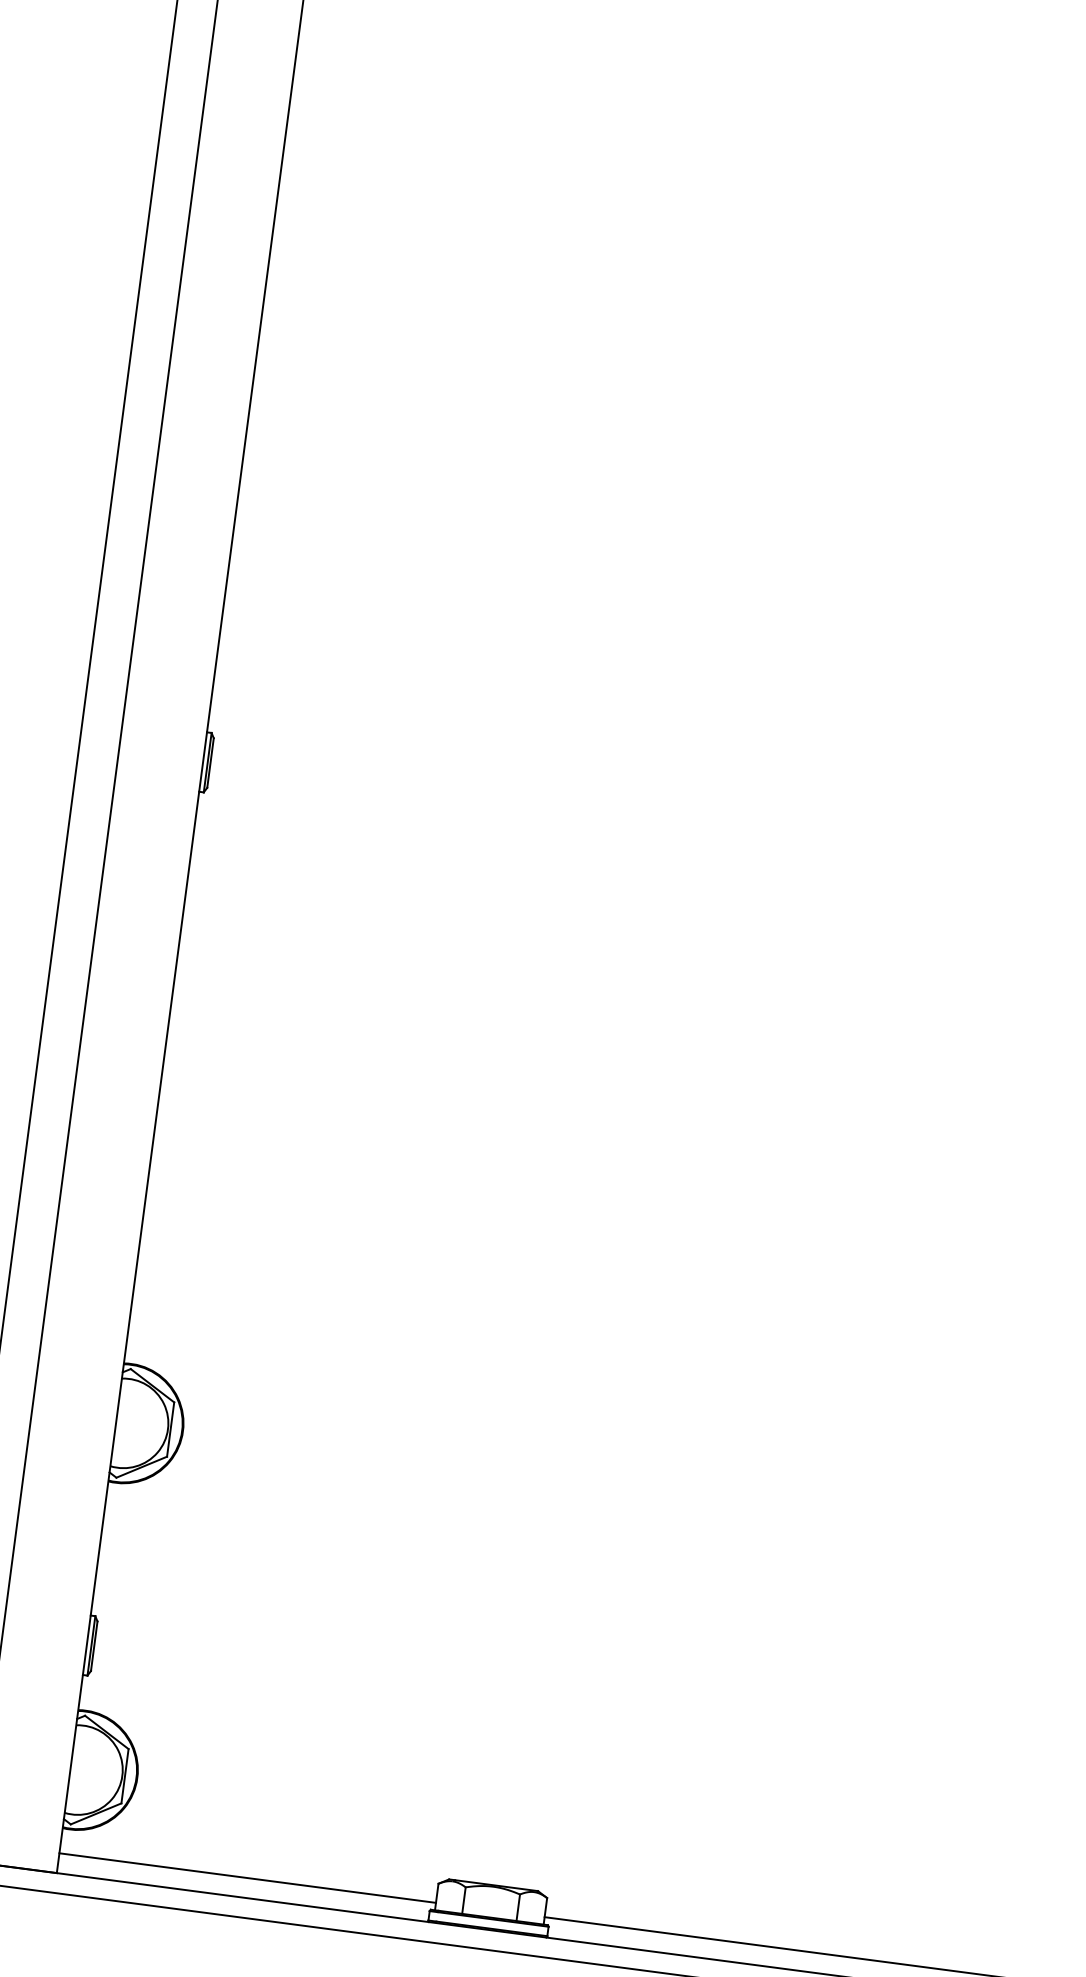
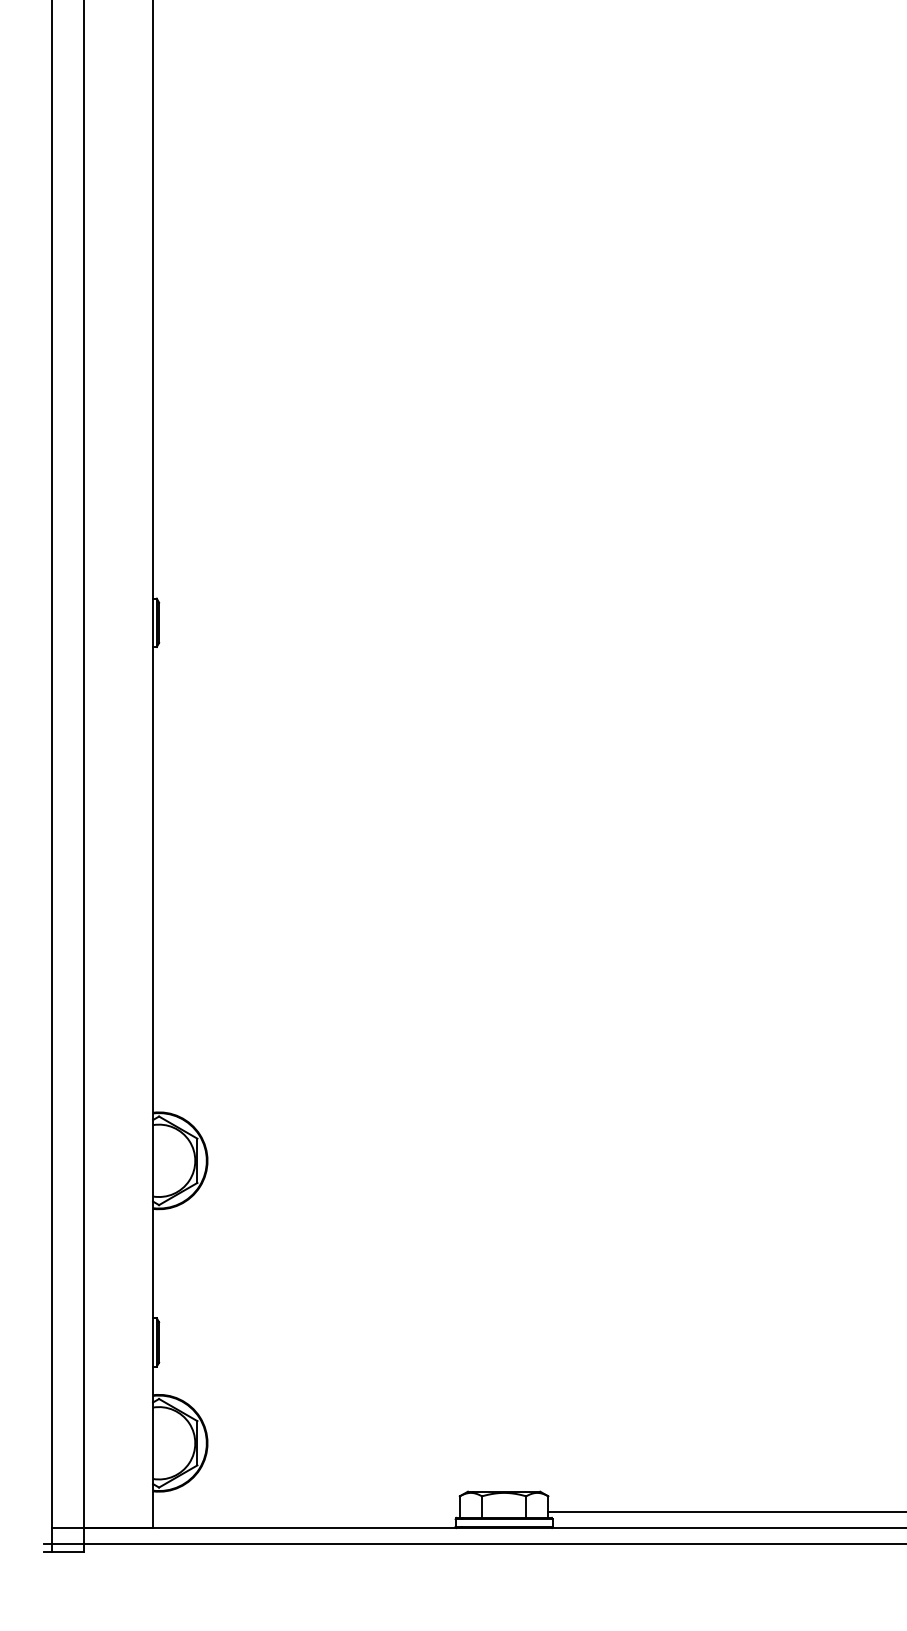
line: (247, 1877) -> (306, 1511), removed

